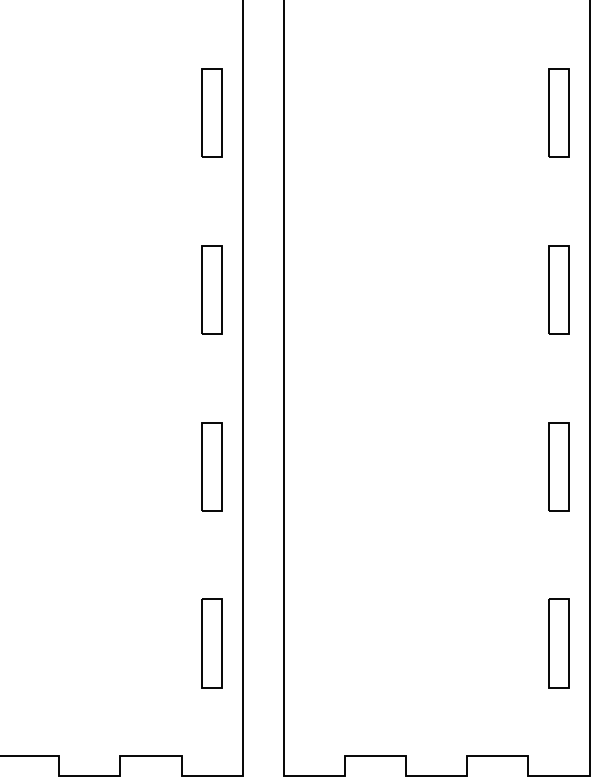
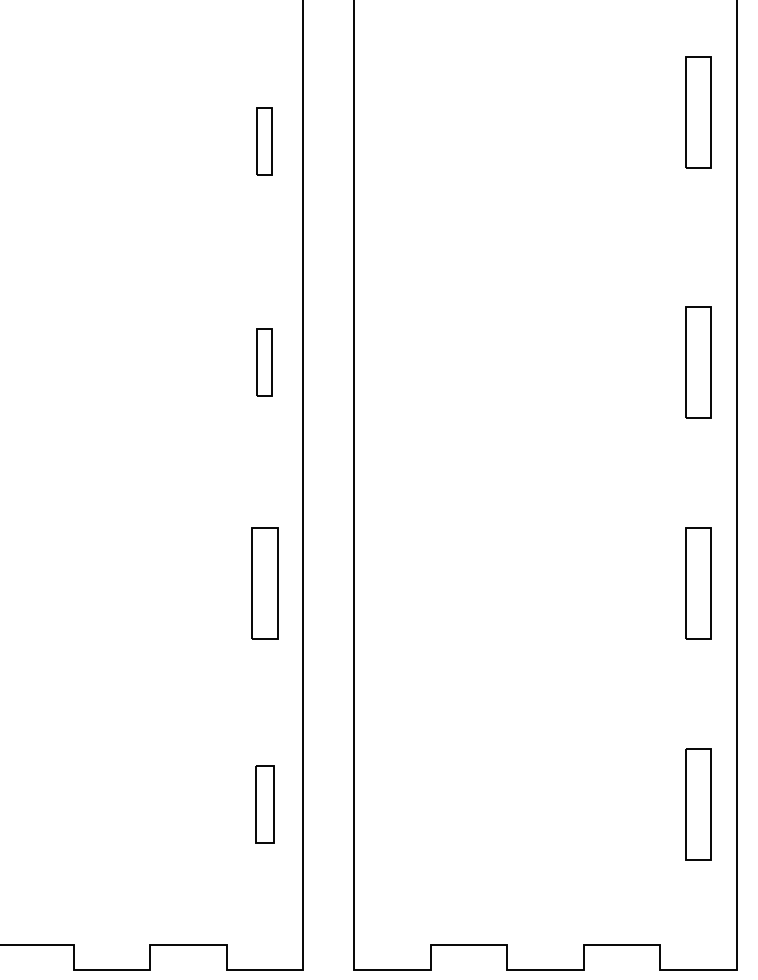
part: (211, 112) -> (264, 140), size x0.6
part: (558, 112) -> (697, 112), moved
part: (211, 289) -> (264, 361), size x0.6
part: (211, 643) -> (264, 804), size x0.7

